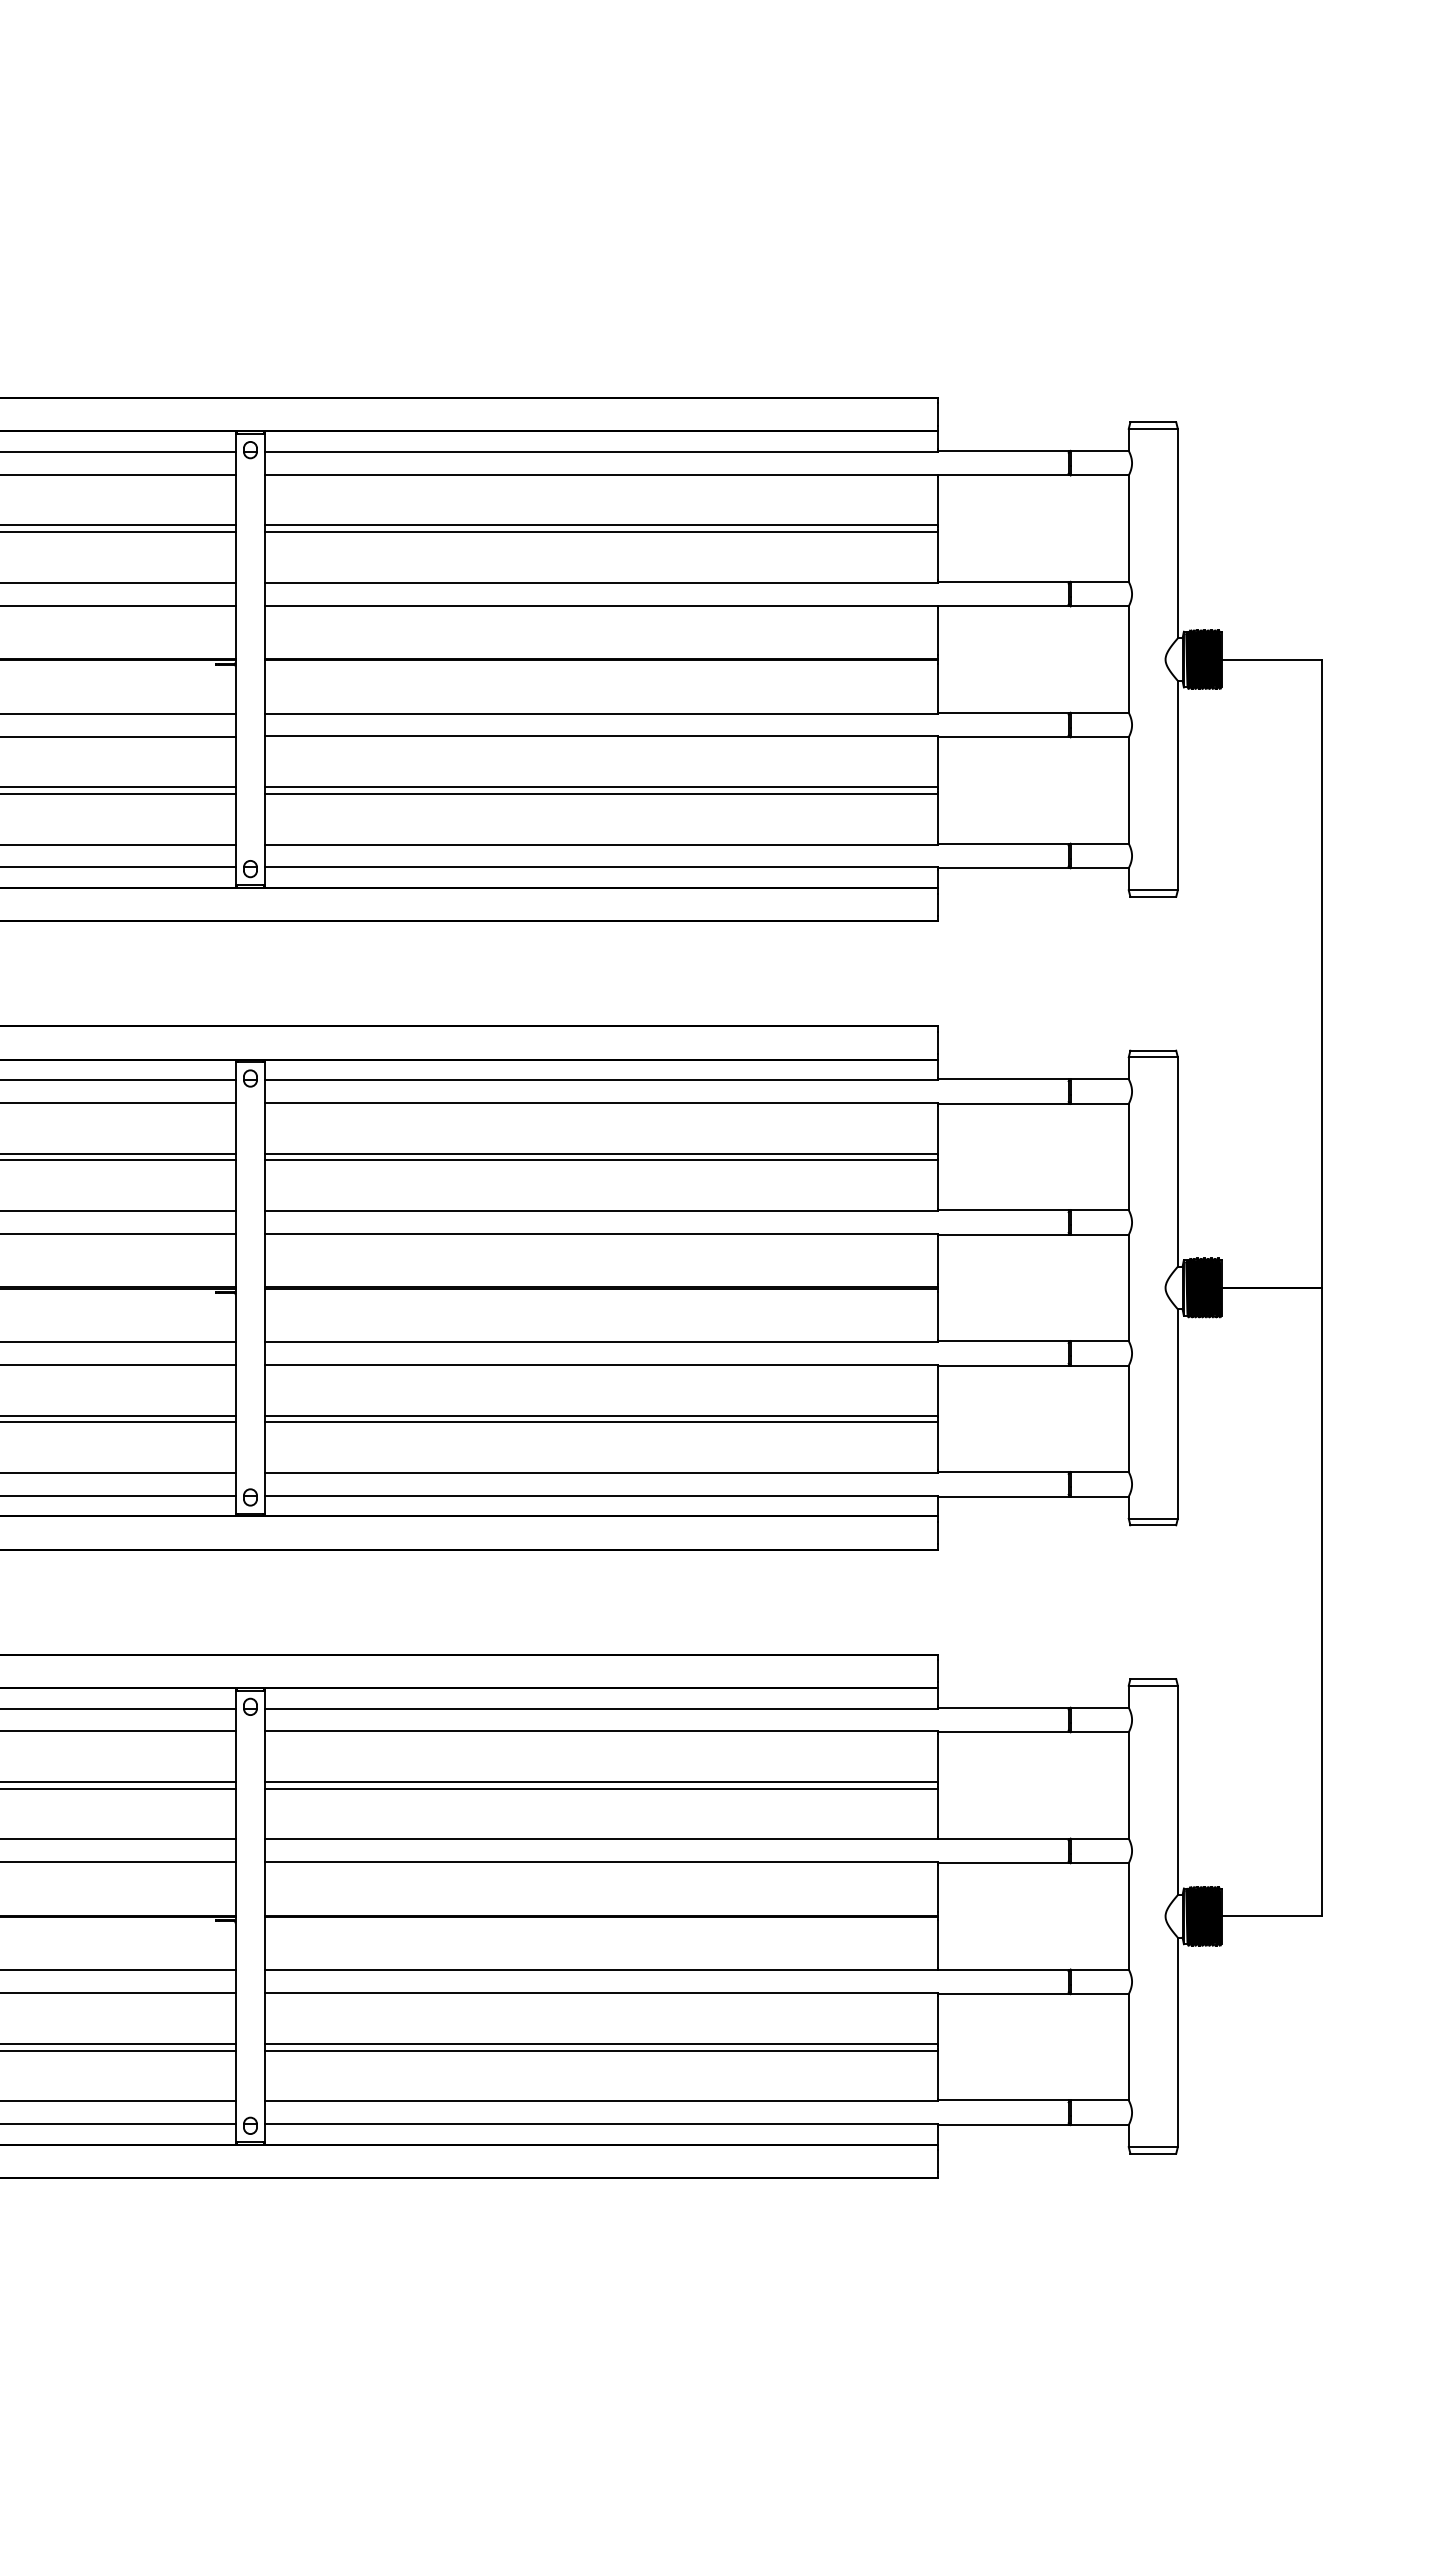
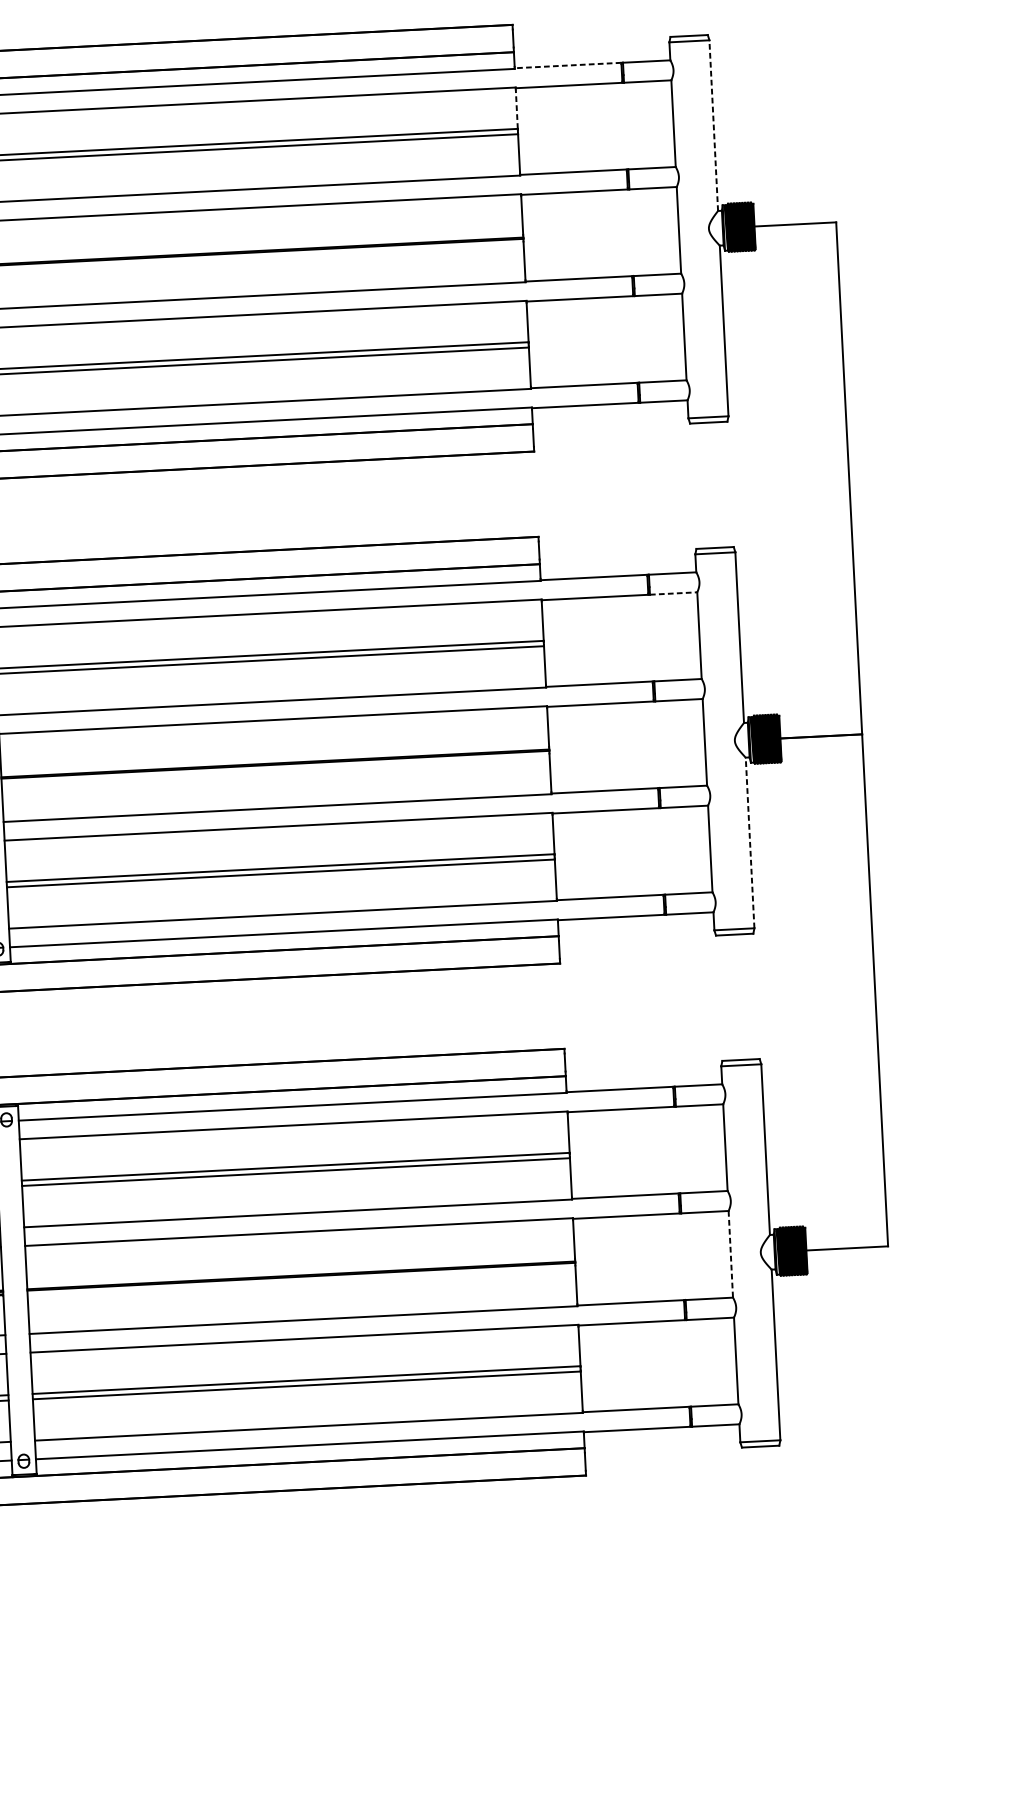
line: (1002, 450) -> (567, 65), solid -> dashed
line: (937, 500) -> (516, 108), solid -> dashed
line: (1177, 533) -> (713, 125), solid -> dashed
line: (1100, 1103) -> (674, 593), solid -> dashed
line: (1177, 1414) -> (749, 843), solid -> dashed
line: (1128, 1916) -> (730, 1254), solid -> dashed

